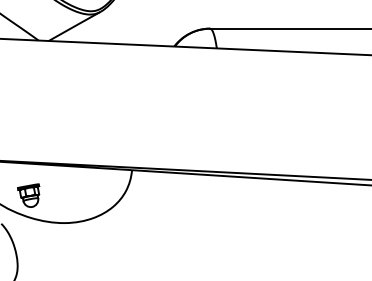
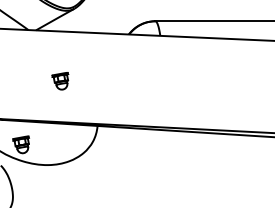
part: (81, 109) -> (60, 81), added

